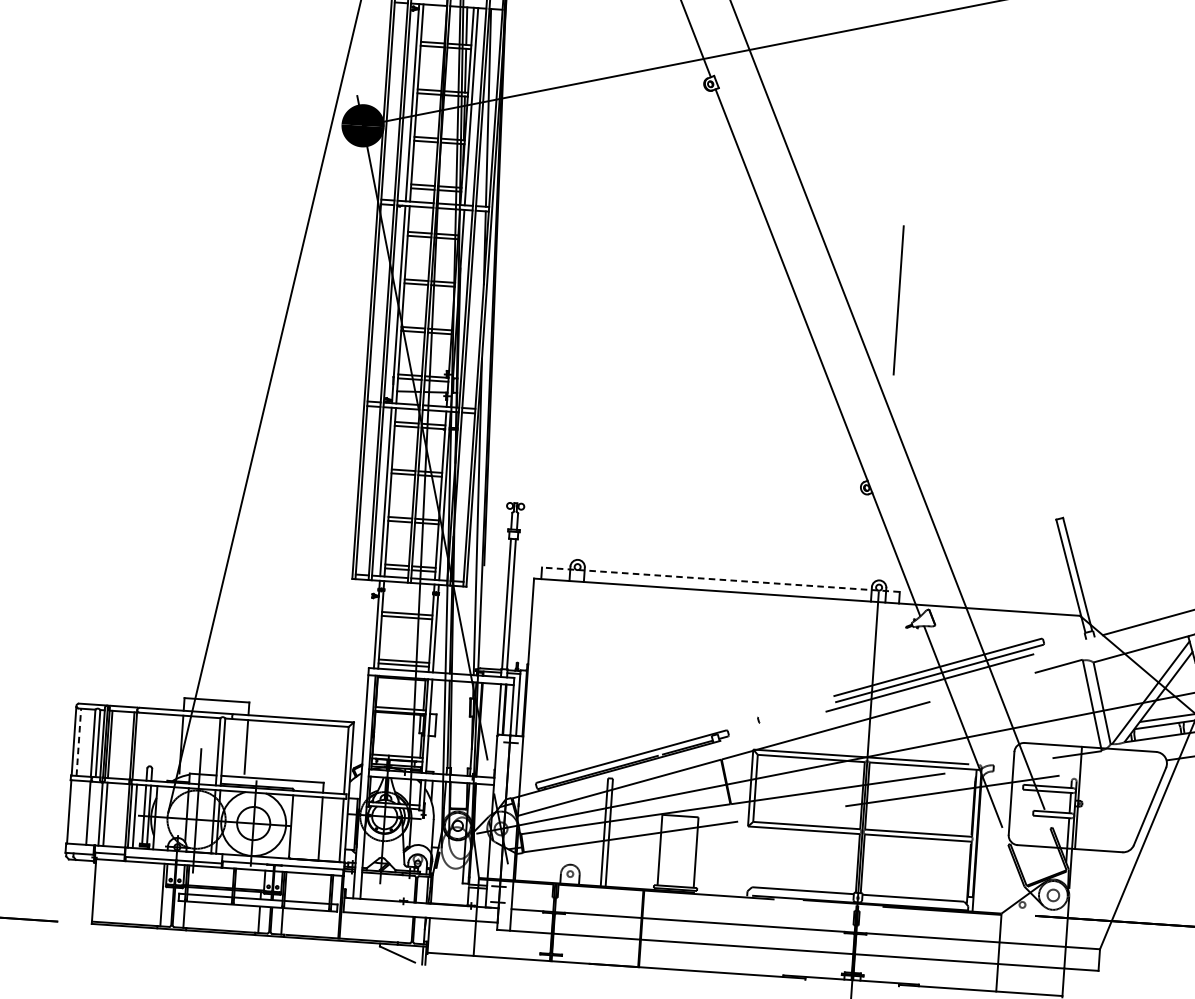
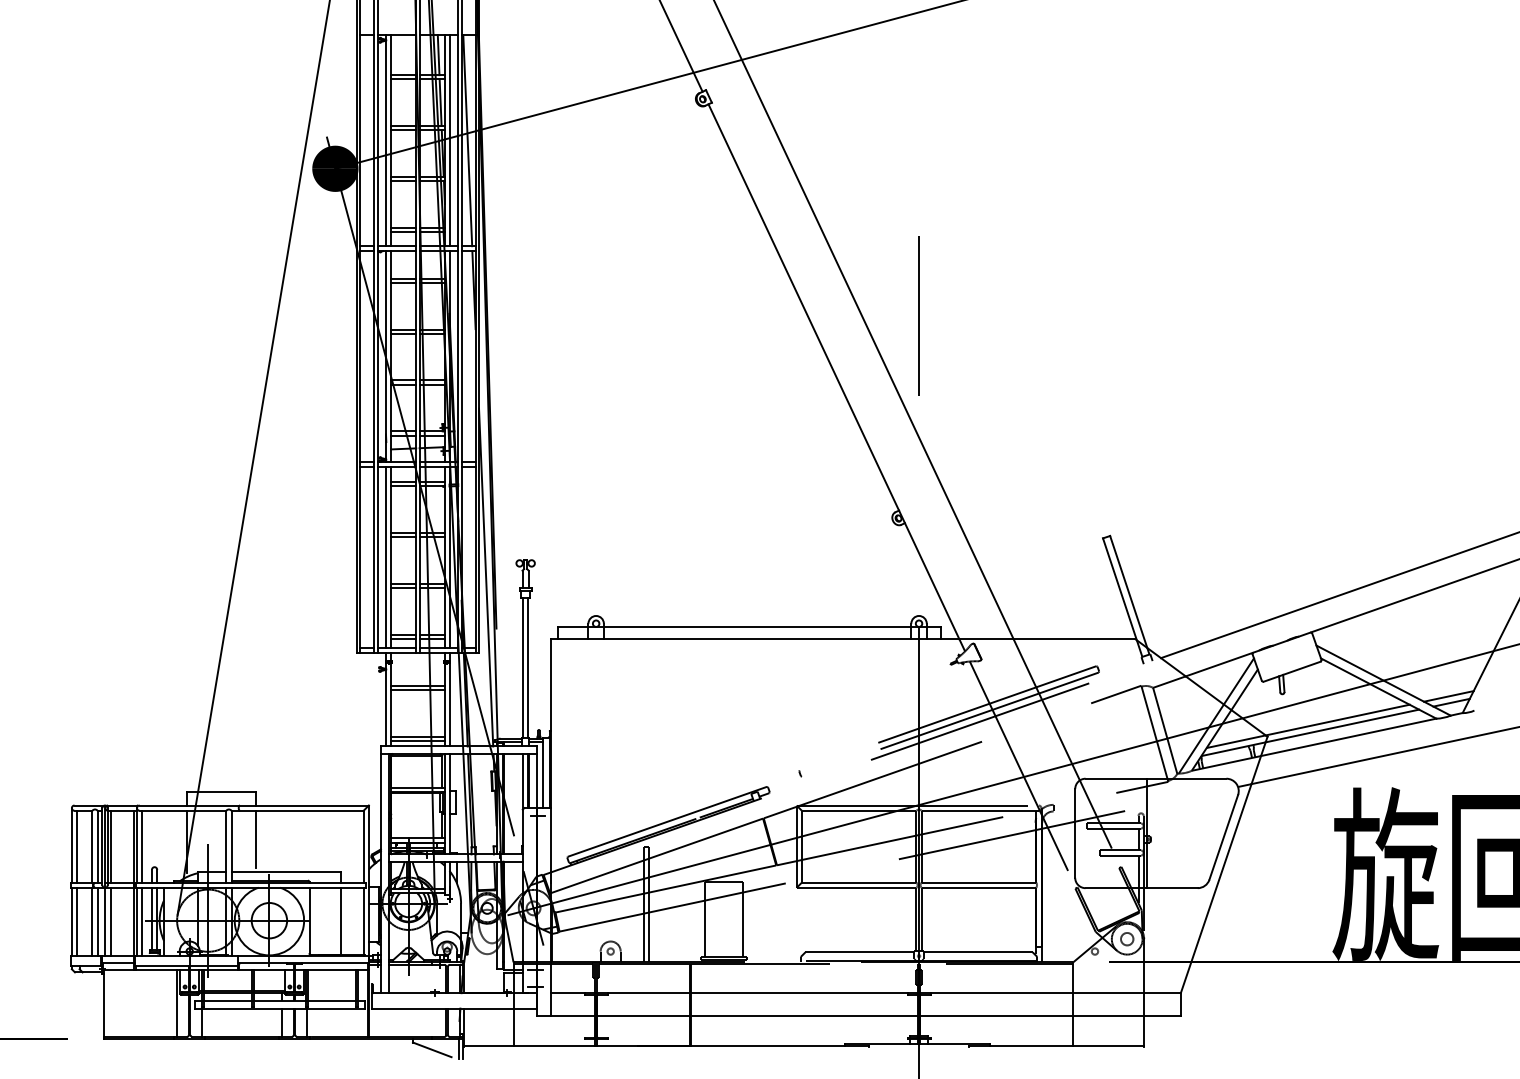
line: (720, 579) -> (749, 626), dashed -> solid
line: (79, 742) -> (77, 846), dashed -> solid
line: (139, 746) -> (142, 846), added
line: (74, 812) -> (77, 921), added
line: (93, 813) -> (97, 921), added

